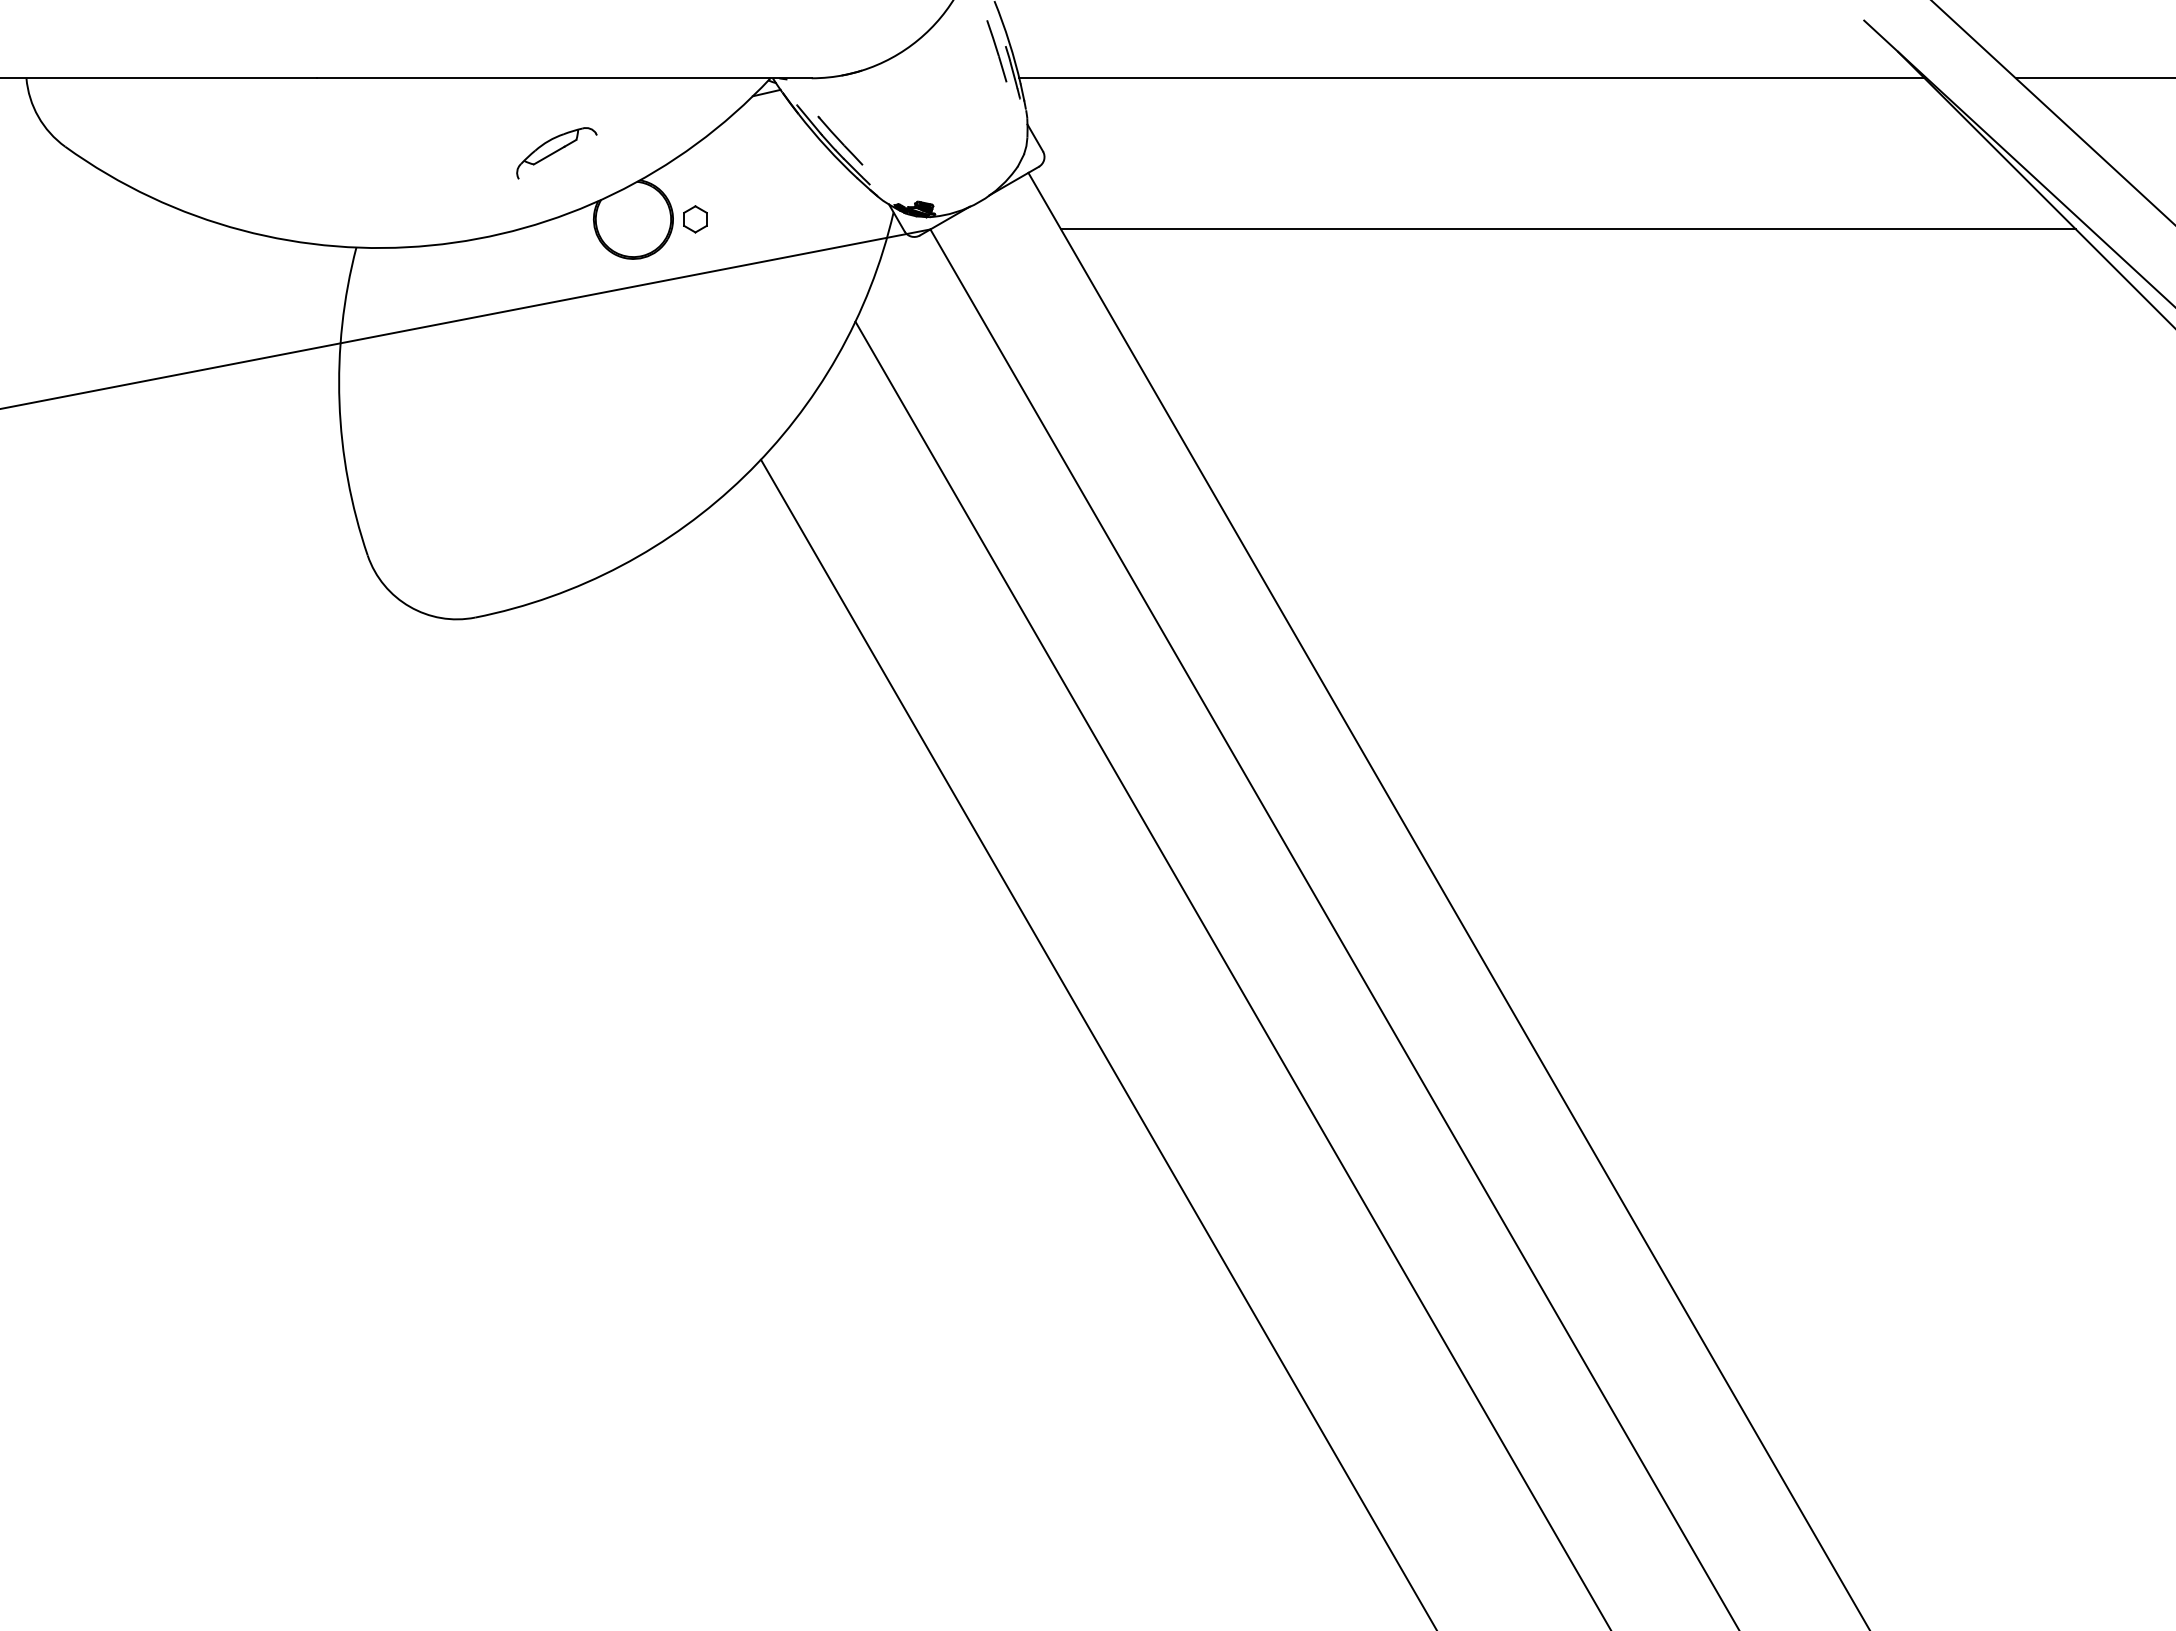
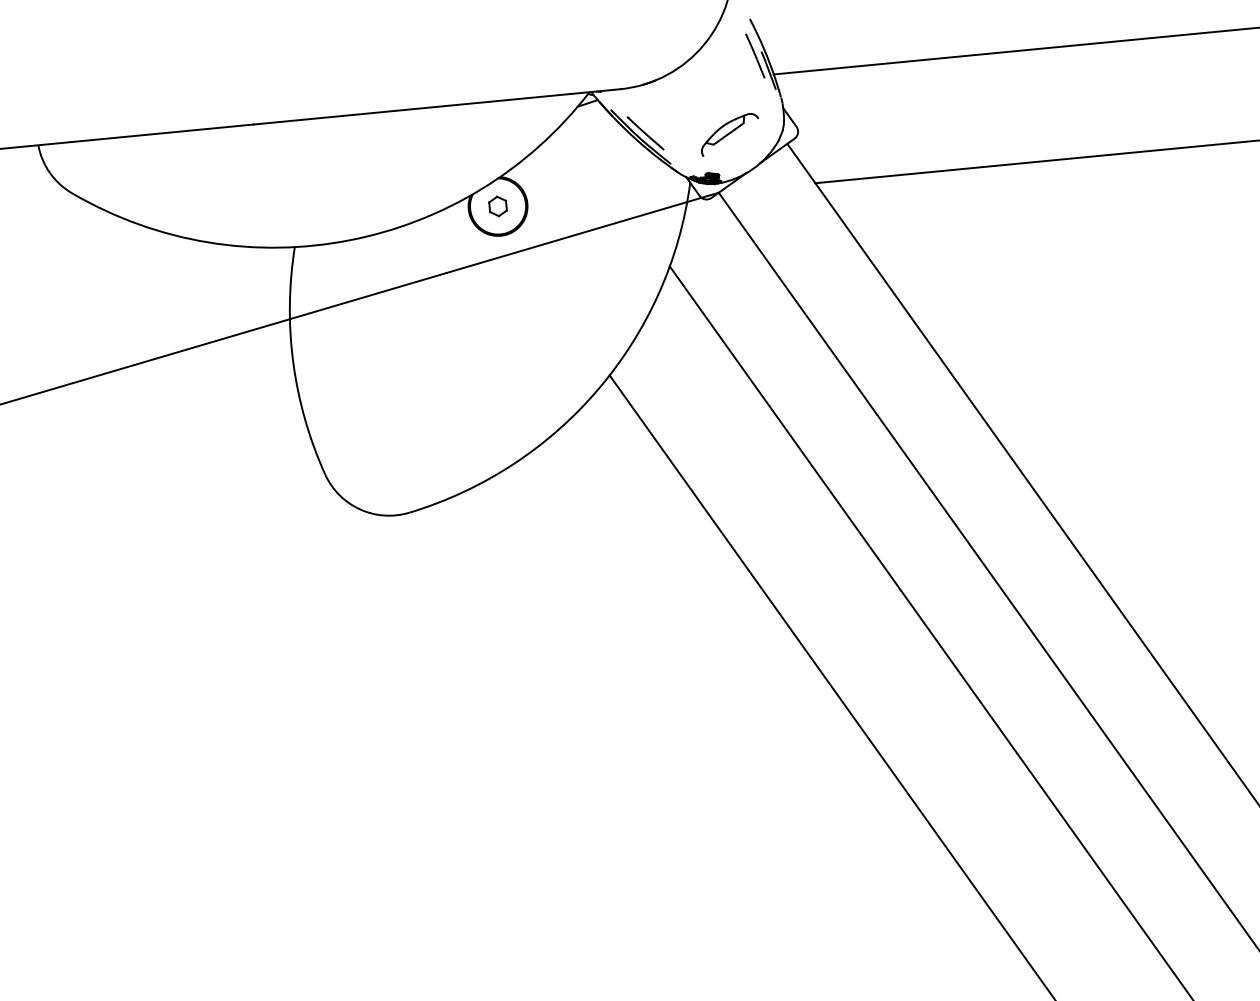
part: (556, 153) -> (729, 134), moved
part: (695, 219) -> (498, 206), moved

